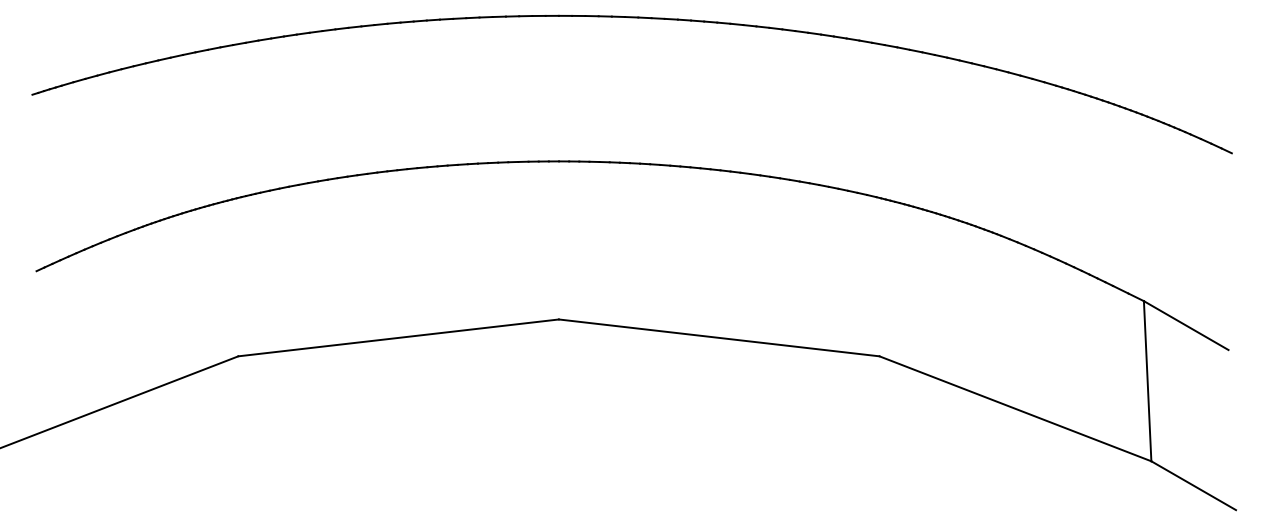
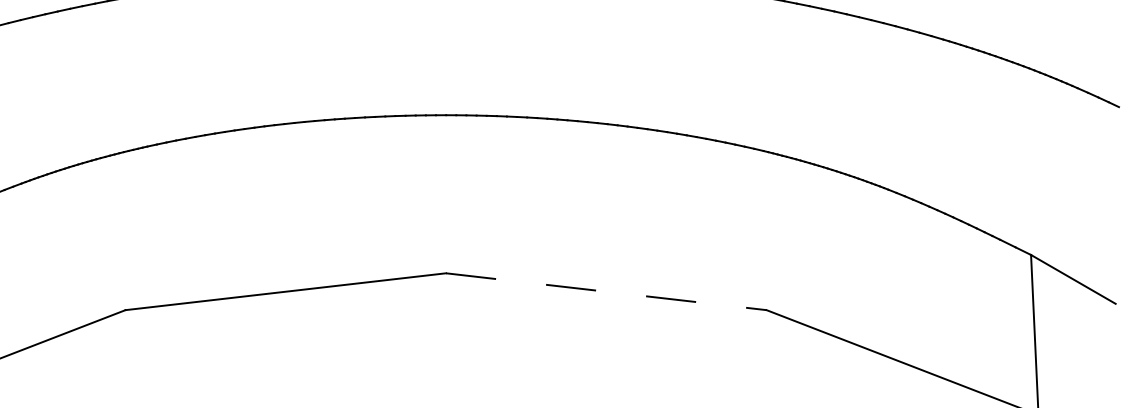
line: (719, 337) -> (606, 291), solid -> dashed

